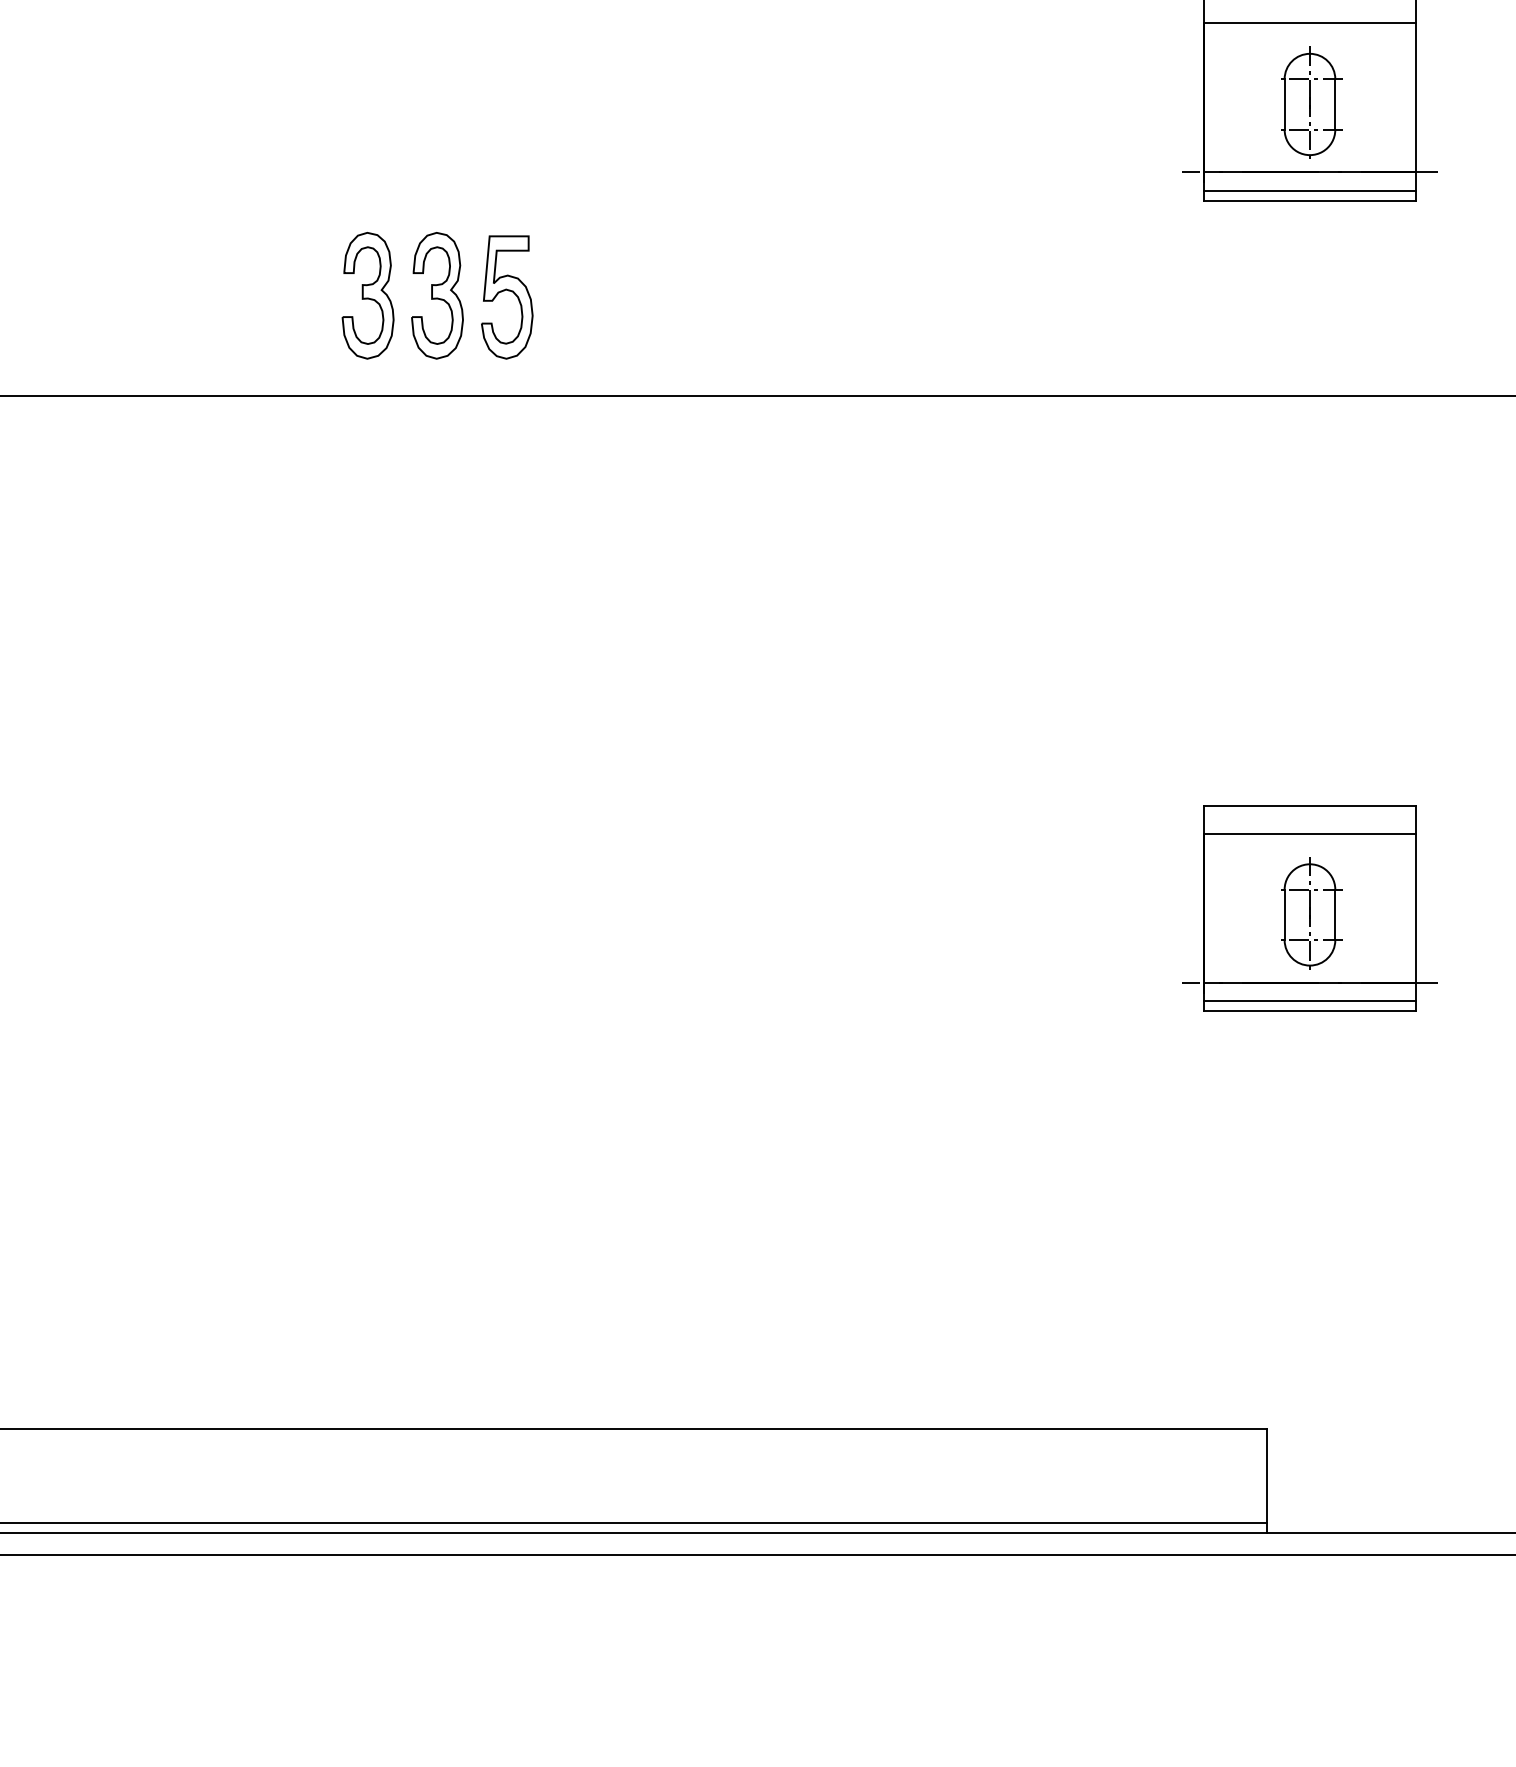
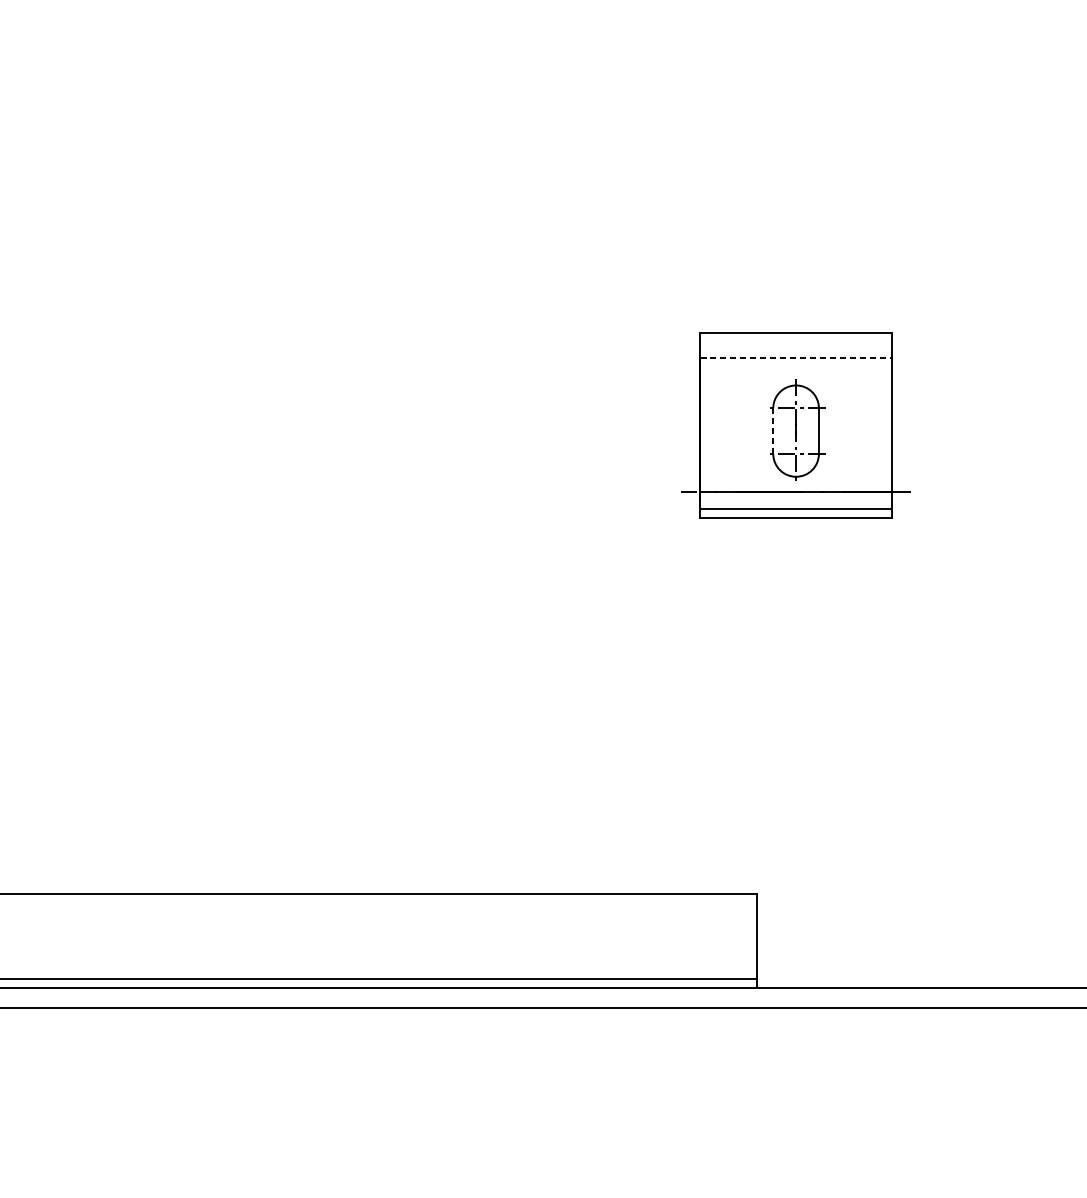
line: (1310, 833) -> (796, 357), solid -> dashed
line: (1284, 914) -> (773, 430), solid -> dashed

